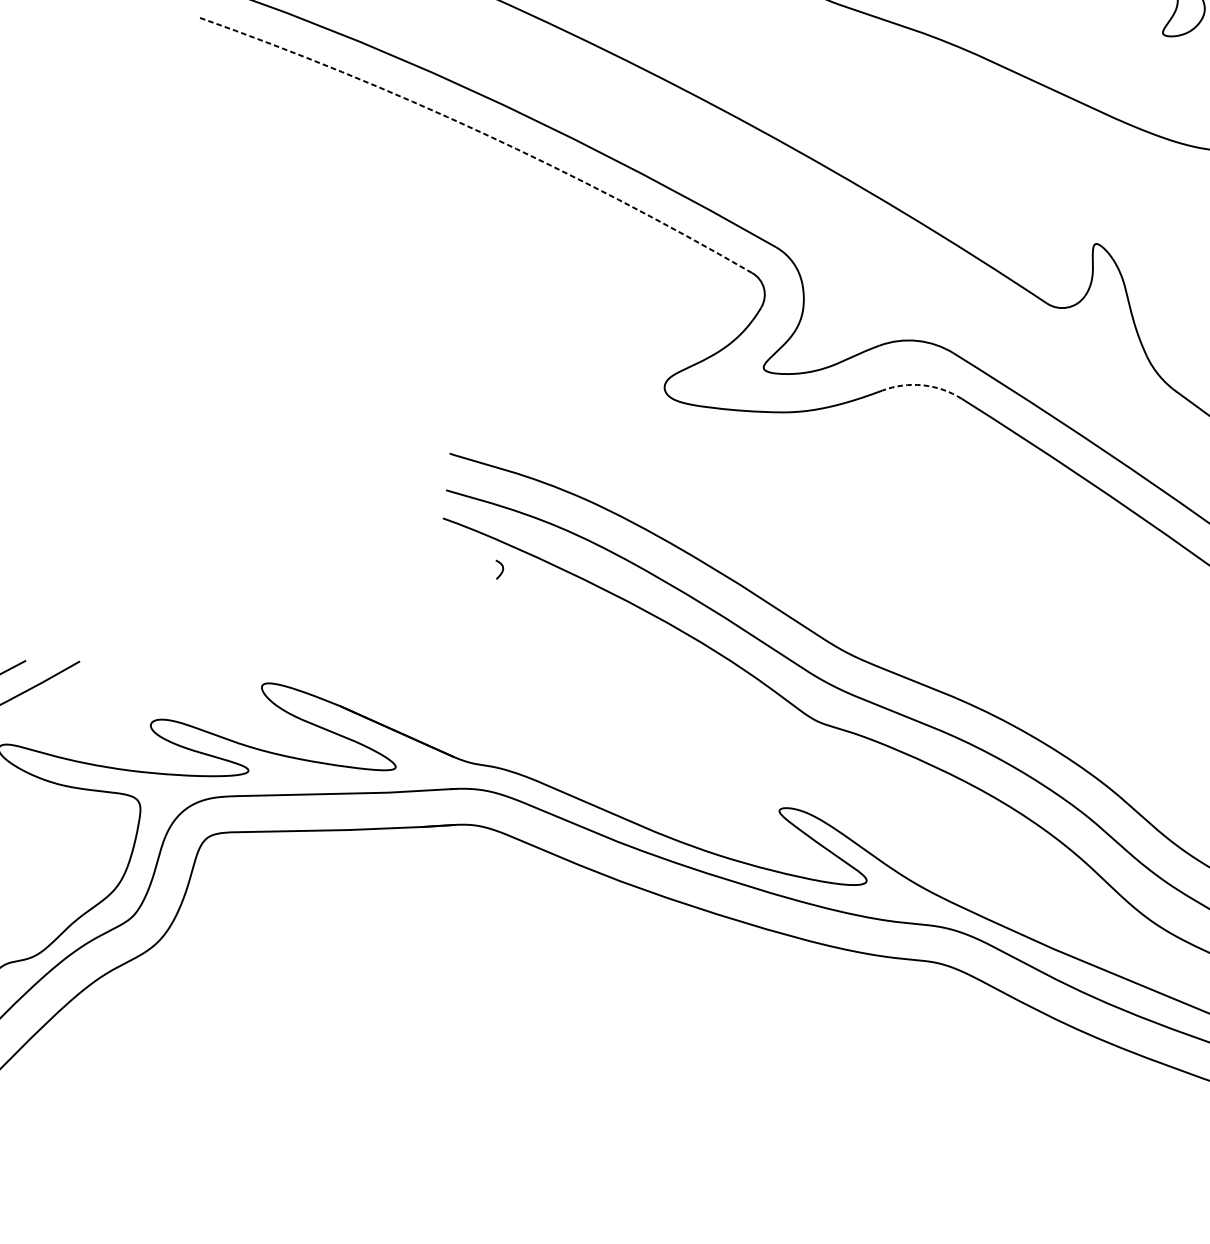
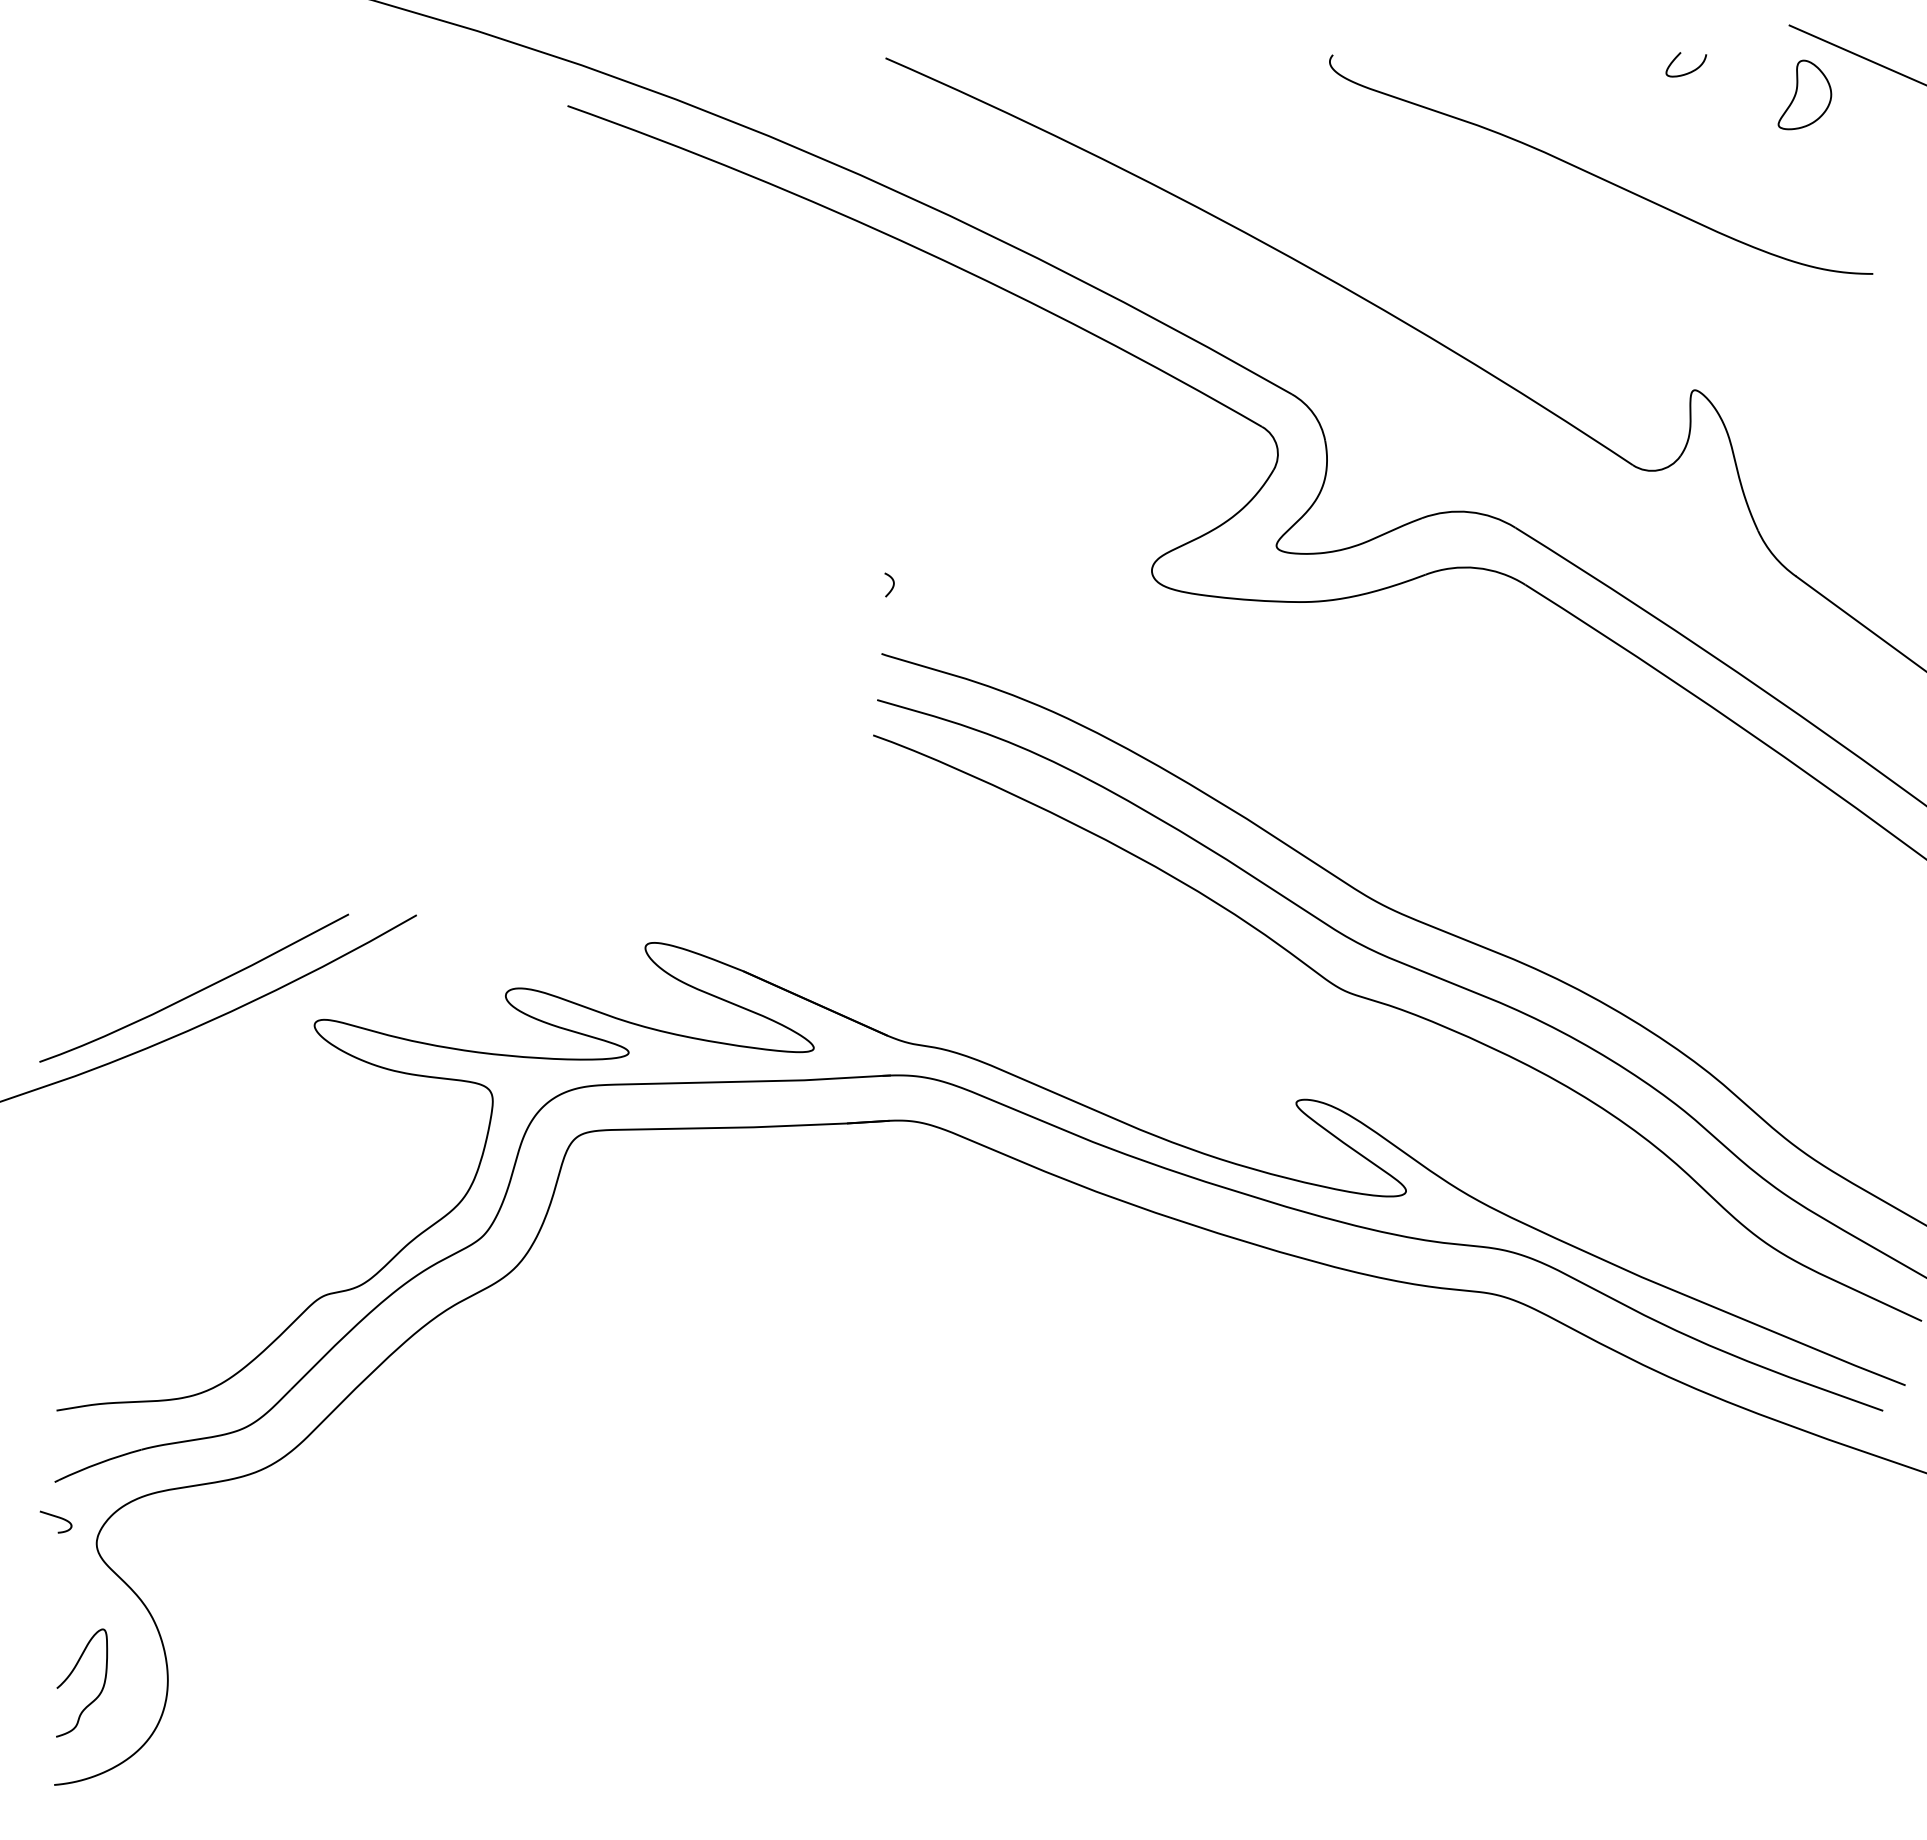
arc: (482, 132) -> (922, 250), dashed -> solid
arc: (922, 385) -> (1476, 568), dashed -> solid
curve: (502, 570) -> (892, 585), moved

